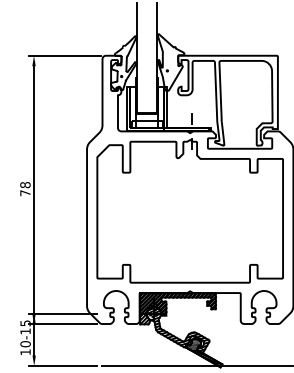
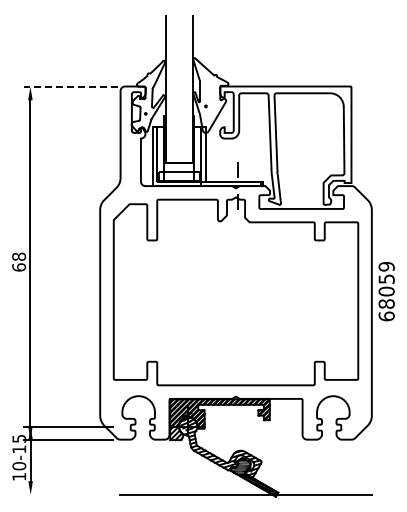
line: (64, 55) -> (70, 86), solid -> dashed
text: (25, 193) -> (19, 267), 78 -> 68
line: (62, 365) -> (68, 494), removed

